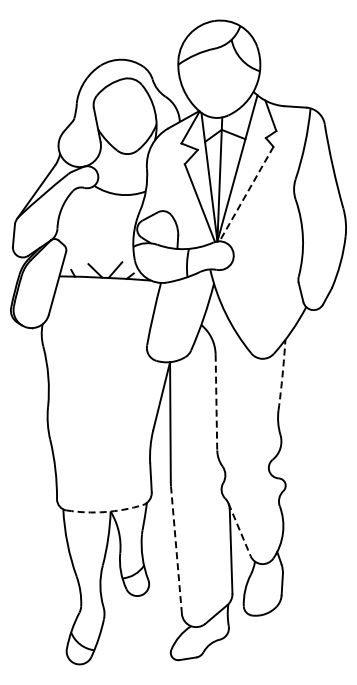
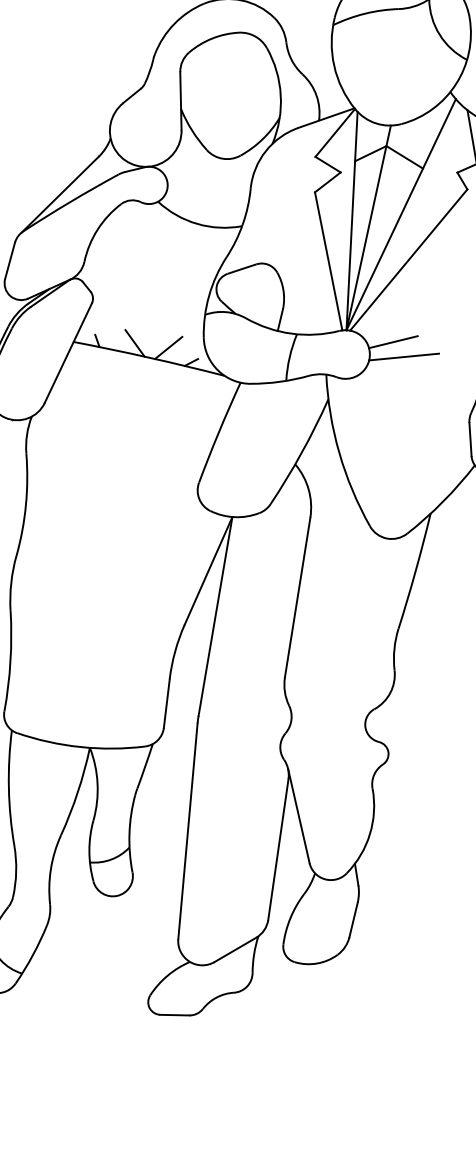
line: (246, 194) -> (408, 260), dashed -> solid
line: (245, 243) -> (392, 341), added
line: (253, 250) -> (403, 355), added
arc: (282, 375) -> (415, 572), dashed -> solid
line: (216, 402) -> (297, 597), dashed -> solid
arc: (105, 512) -> (81, 747), dashed -> solid
line: (239, 529) -> (298, 815), dashed -> solid
line: (176, 549) -> (188, 830), dashed -> solid

